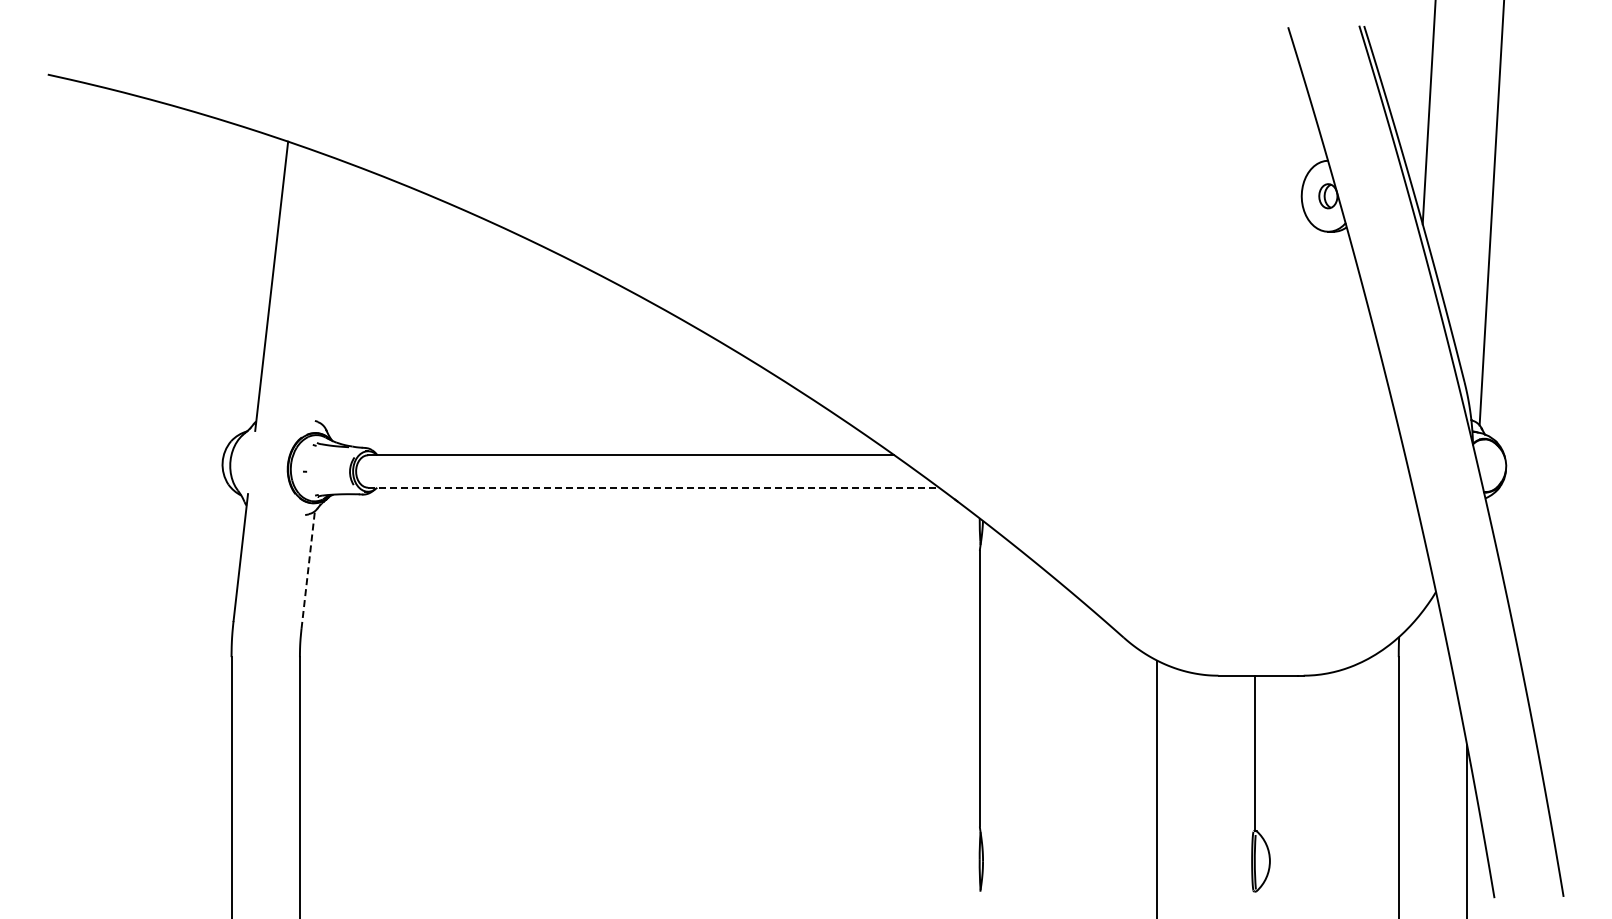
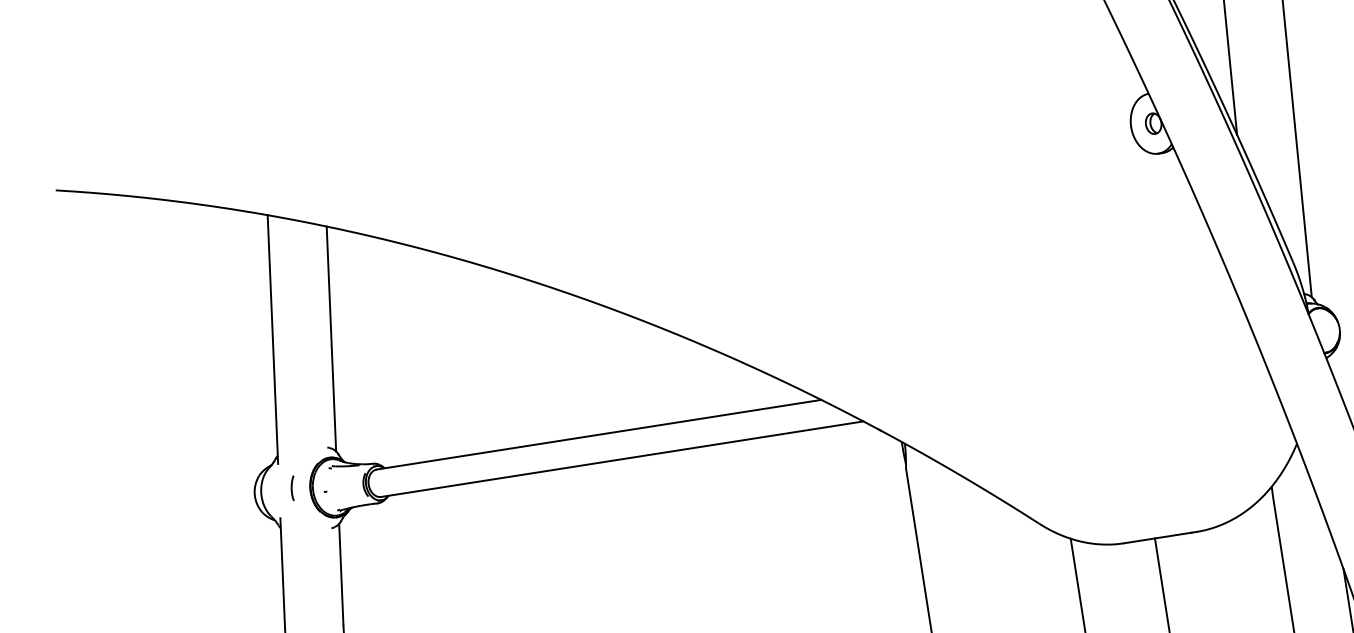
line: (339, 296) -> (331, 339), added
curve: (267, 461) -> (292, 488), added
line: (654, 487) -> (622, 458), dashed -> solid
line: (308, 569) -> (341, 573), dashed -> solid

